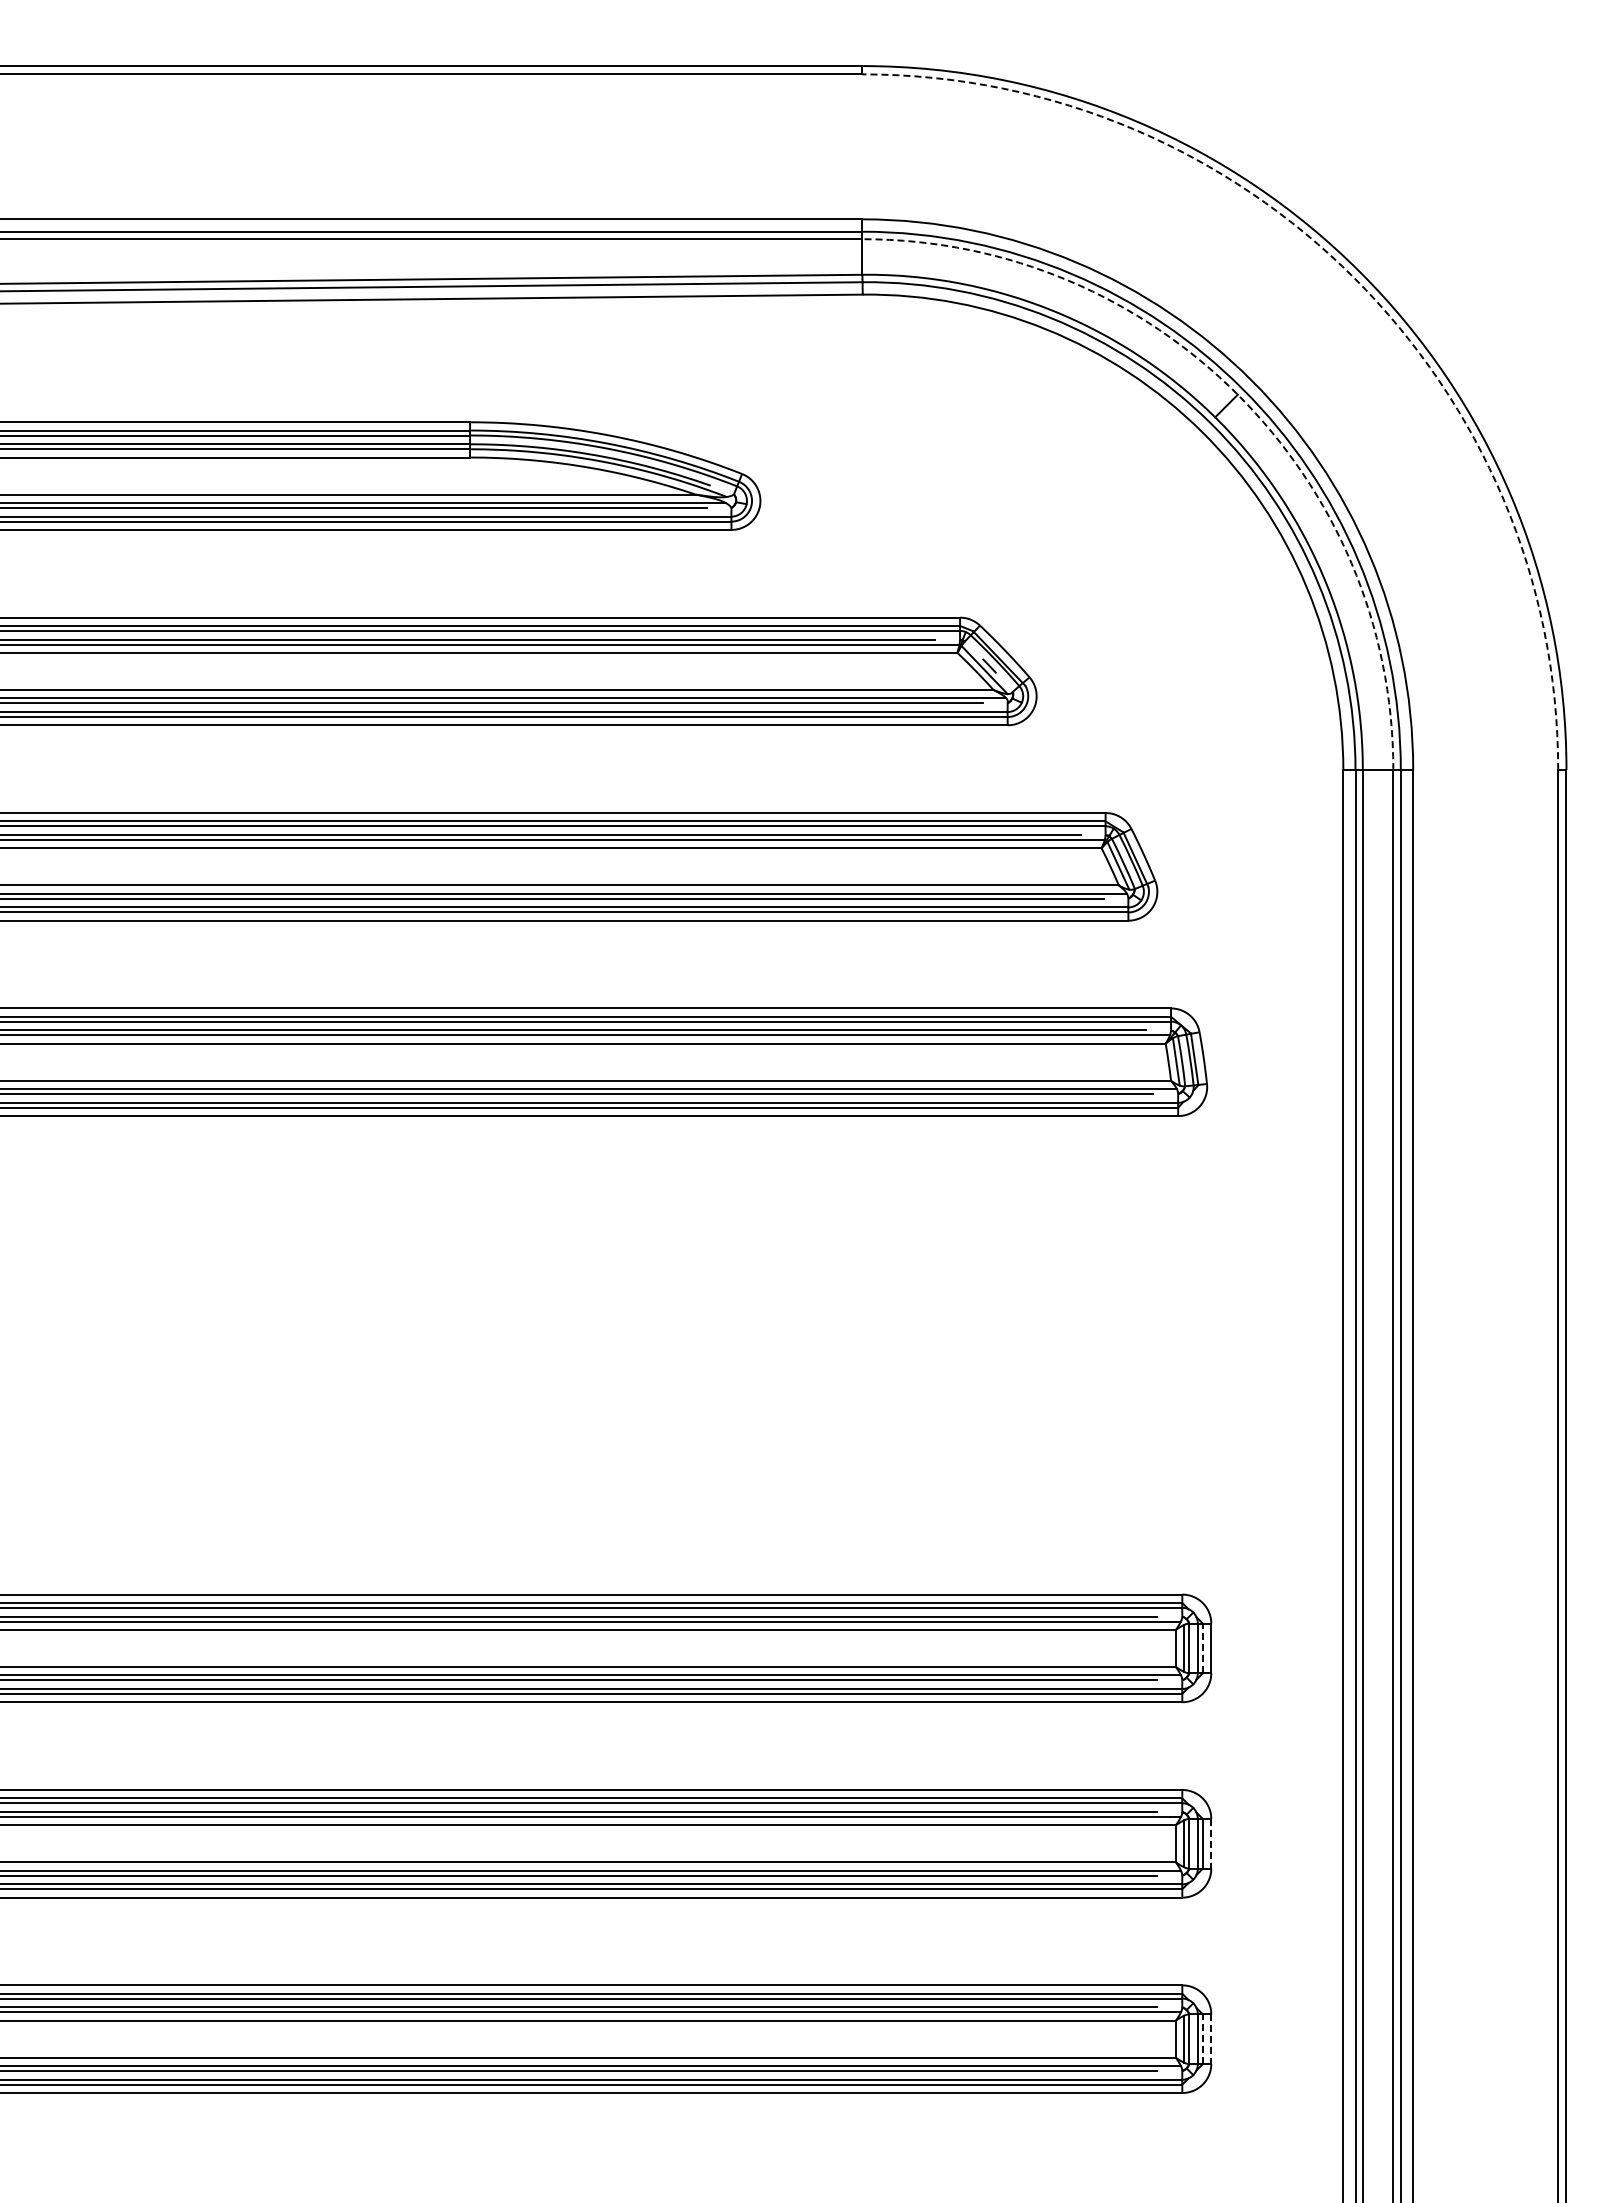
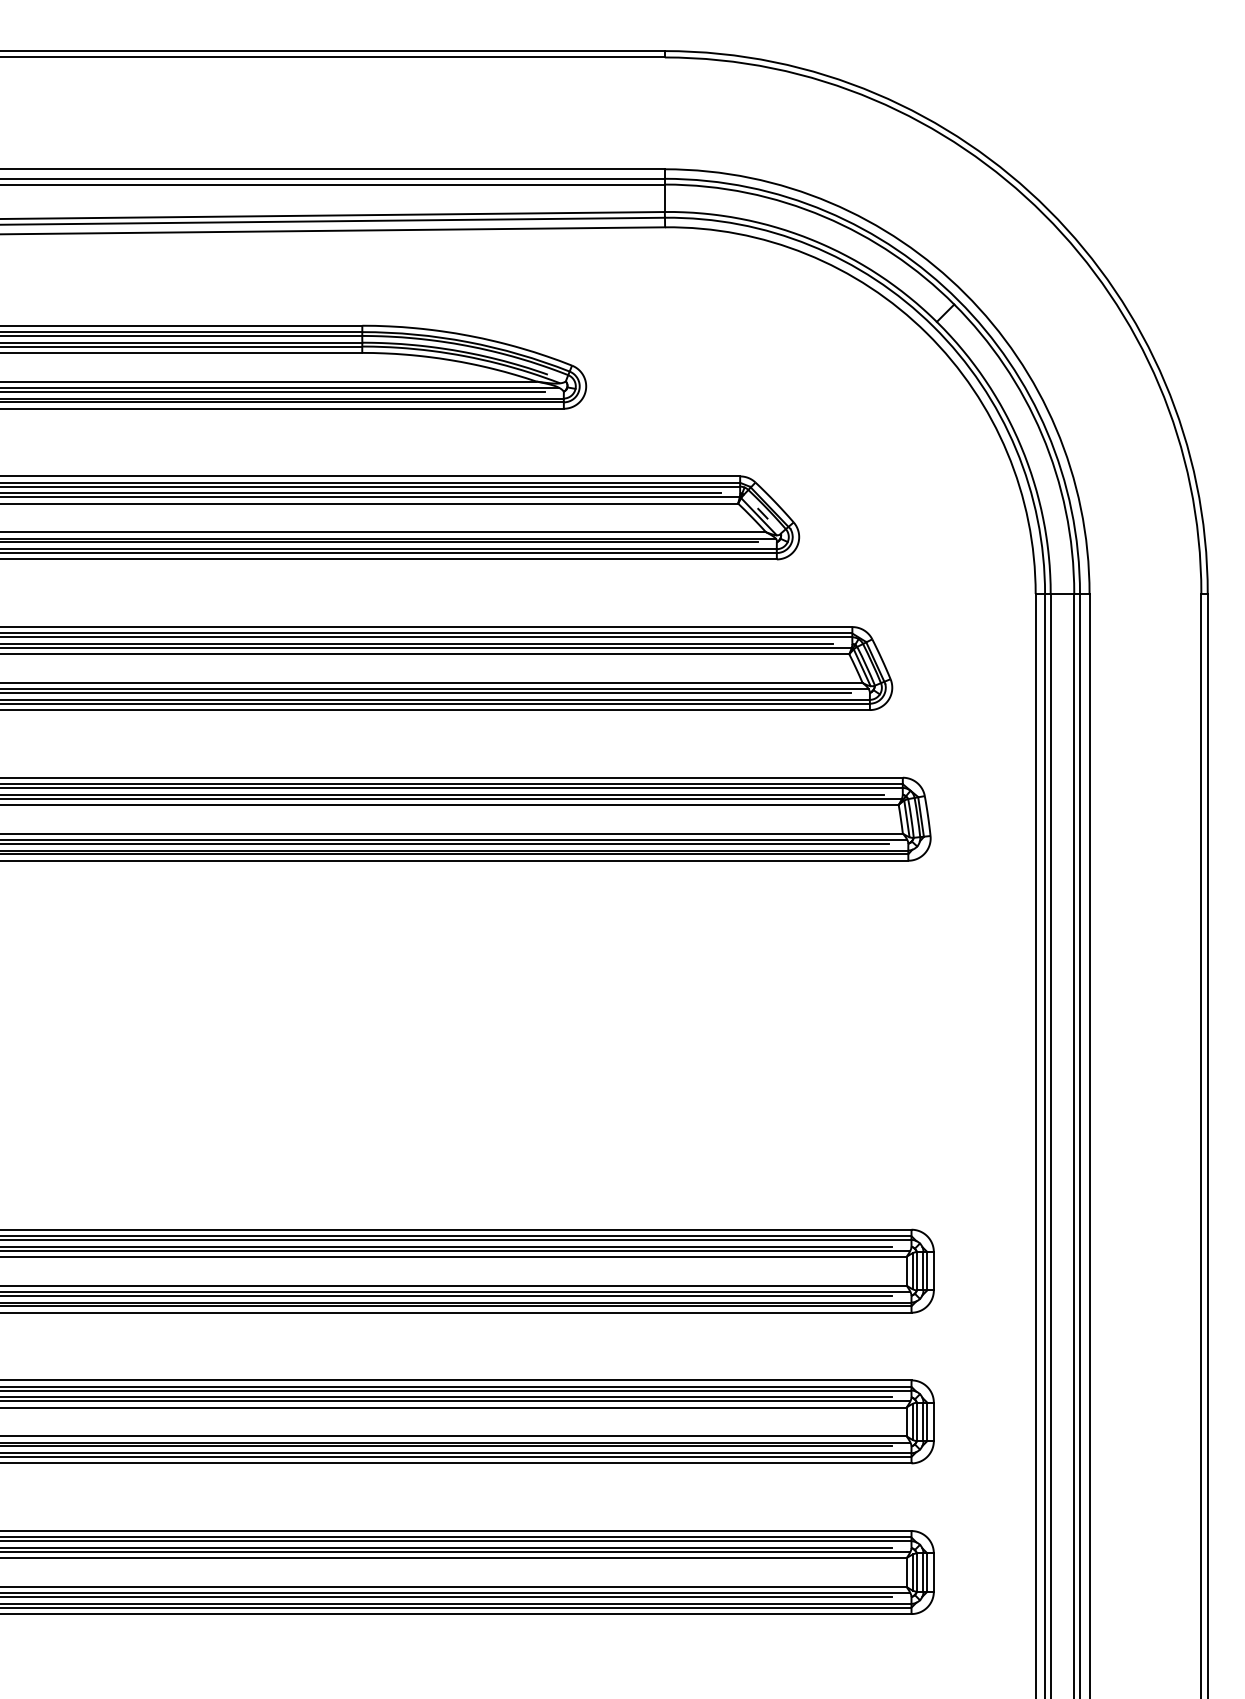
arc: (1354, 278) -> (1044, 214), dashed -> solid
arc: (1237, 394) -> (954, 304), dashed -> solid
line: (1202, 1648) -> (927, 1271), dashed -> solid
line: (1211, 1843) -> (934, 1421), dashed -> solid
line: (1202, 2039) -> (927, 1572), dashed -> solid
line: (1211, 2039) -> (934, 1572), dashed -> solid

